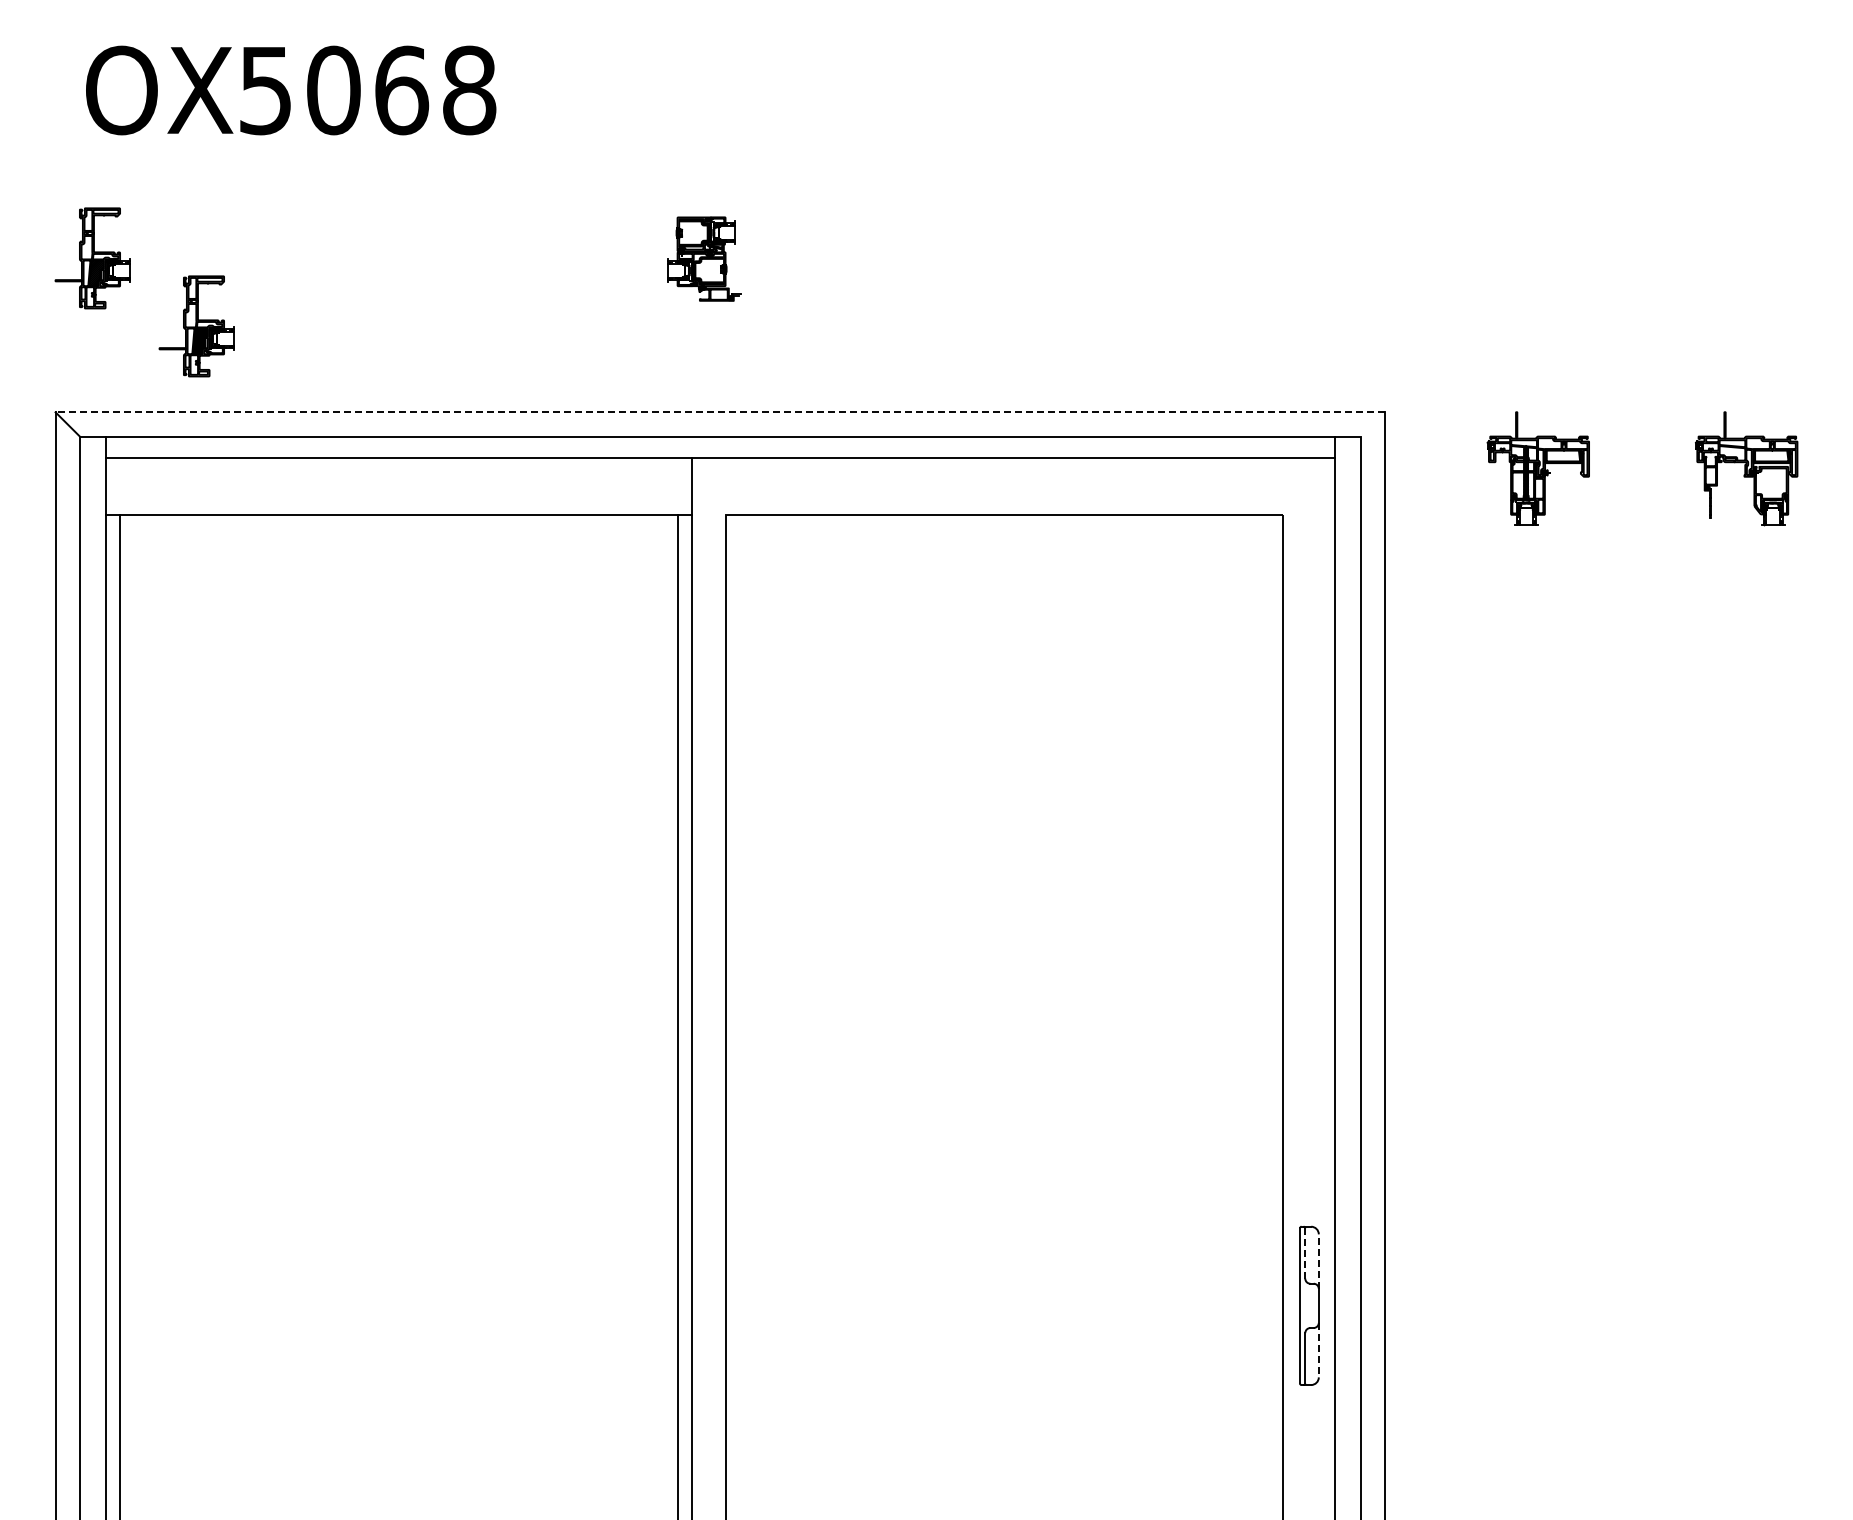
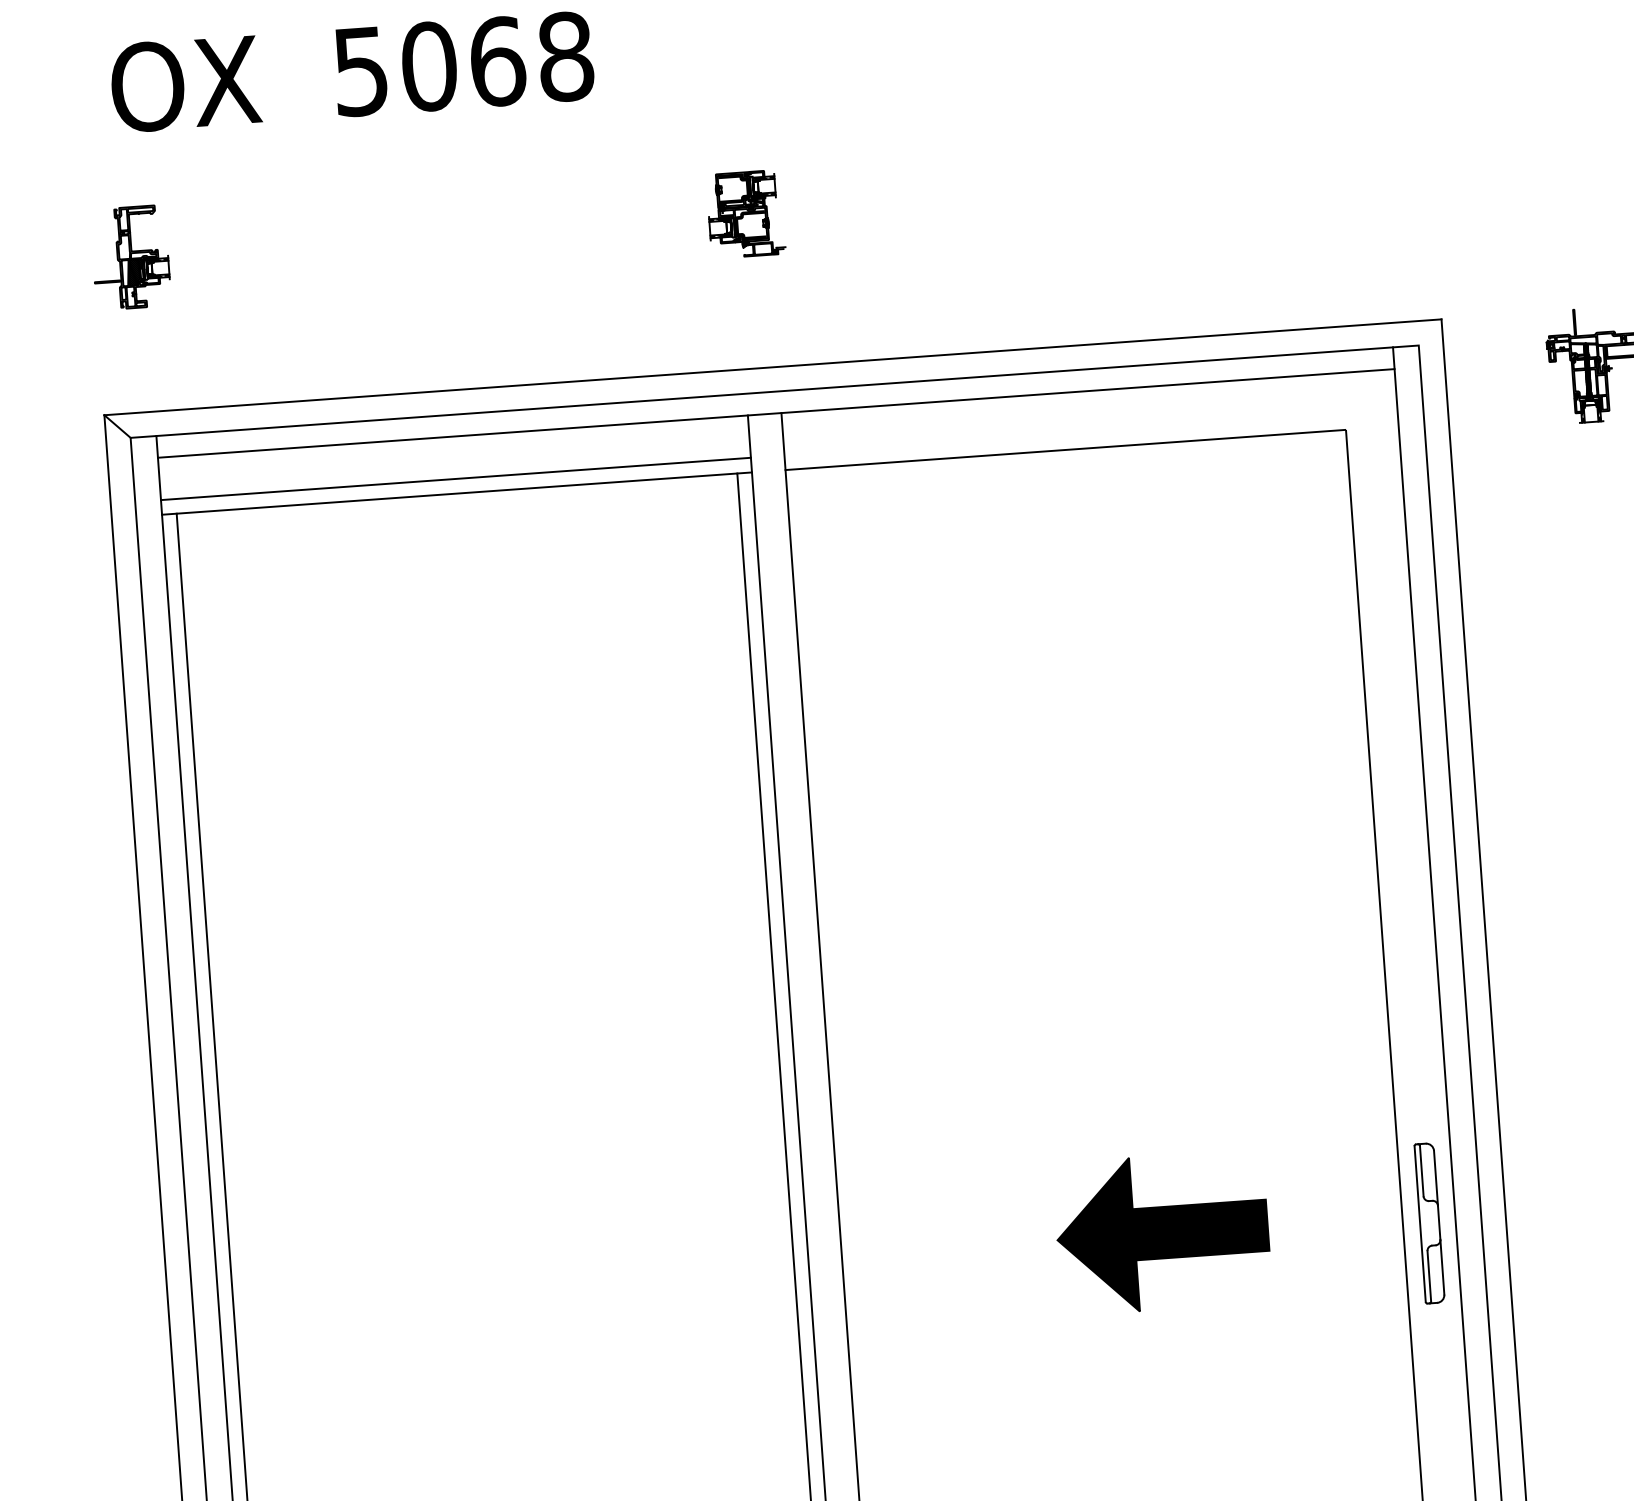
text: (368, 90) -> (464, 64), moved
part: (196, 326) -> (239, 318), removed
line: (720, 412) -> (773, 367), dashed -> solid
line: (725, 486) -> (783, 441), added
line: (398, 500) -> (455, 479), added
line: (1305, 1254) -> (1422, 1172), dashed -> solid
line: (1318, 1261) -> (1435, 1178), dashed -> solid
part: (1044, 1295) -> (1162, 1232), added
line: (1318, 1350) -> (1442, 1267), dashed -> solid

